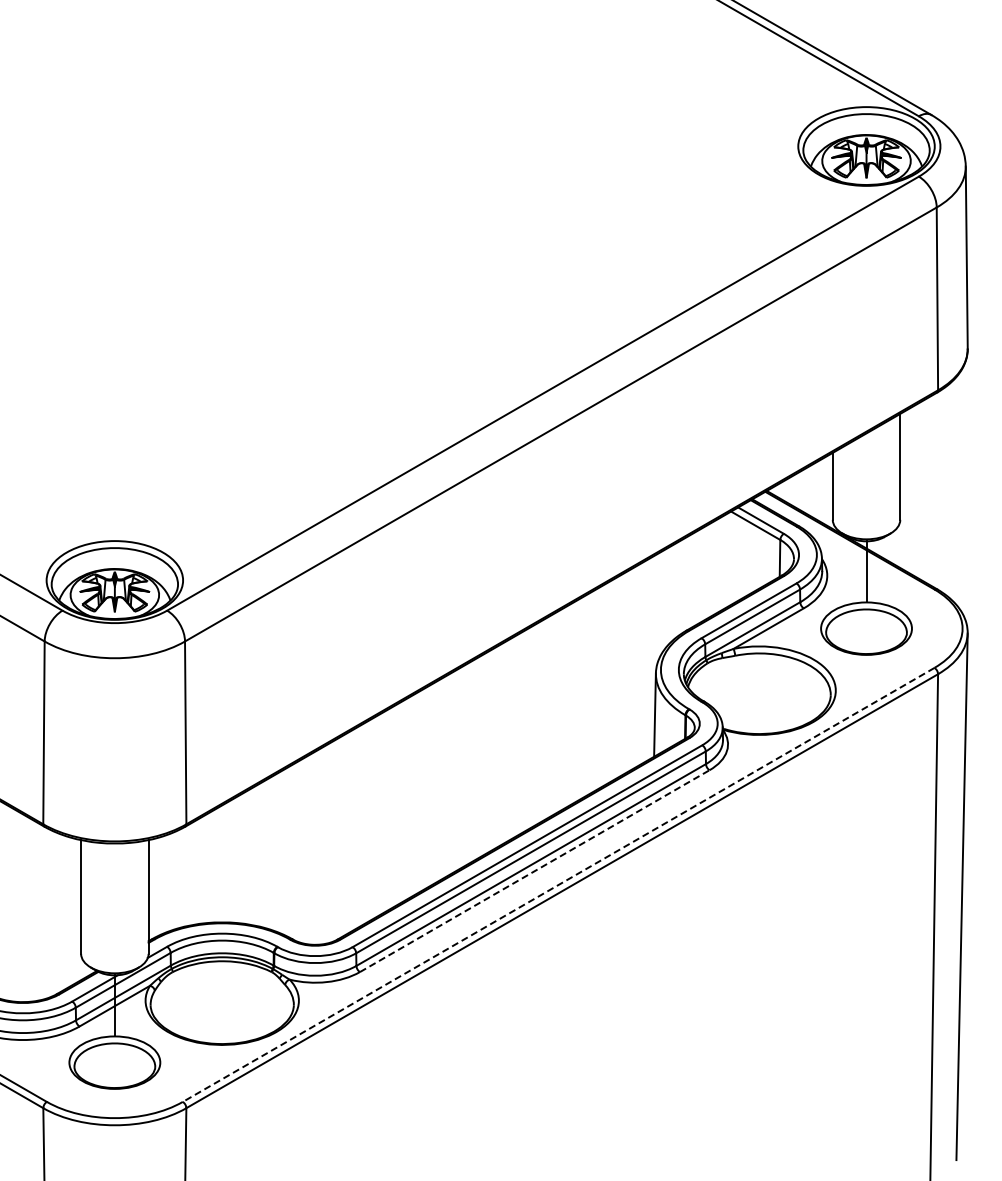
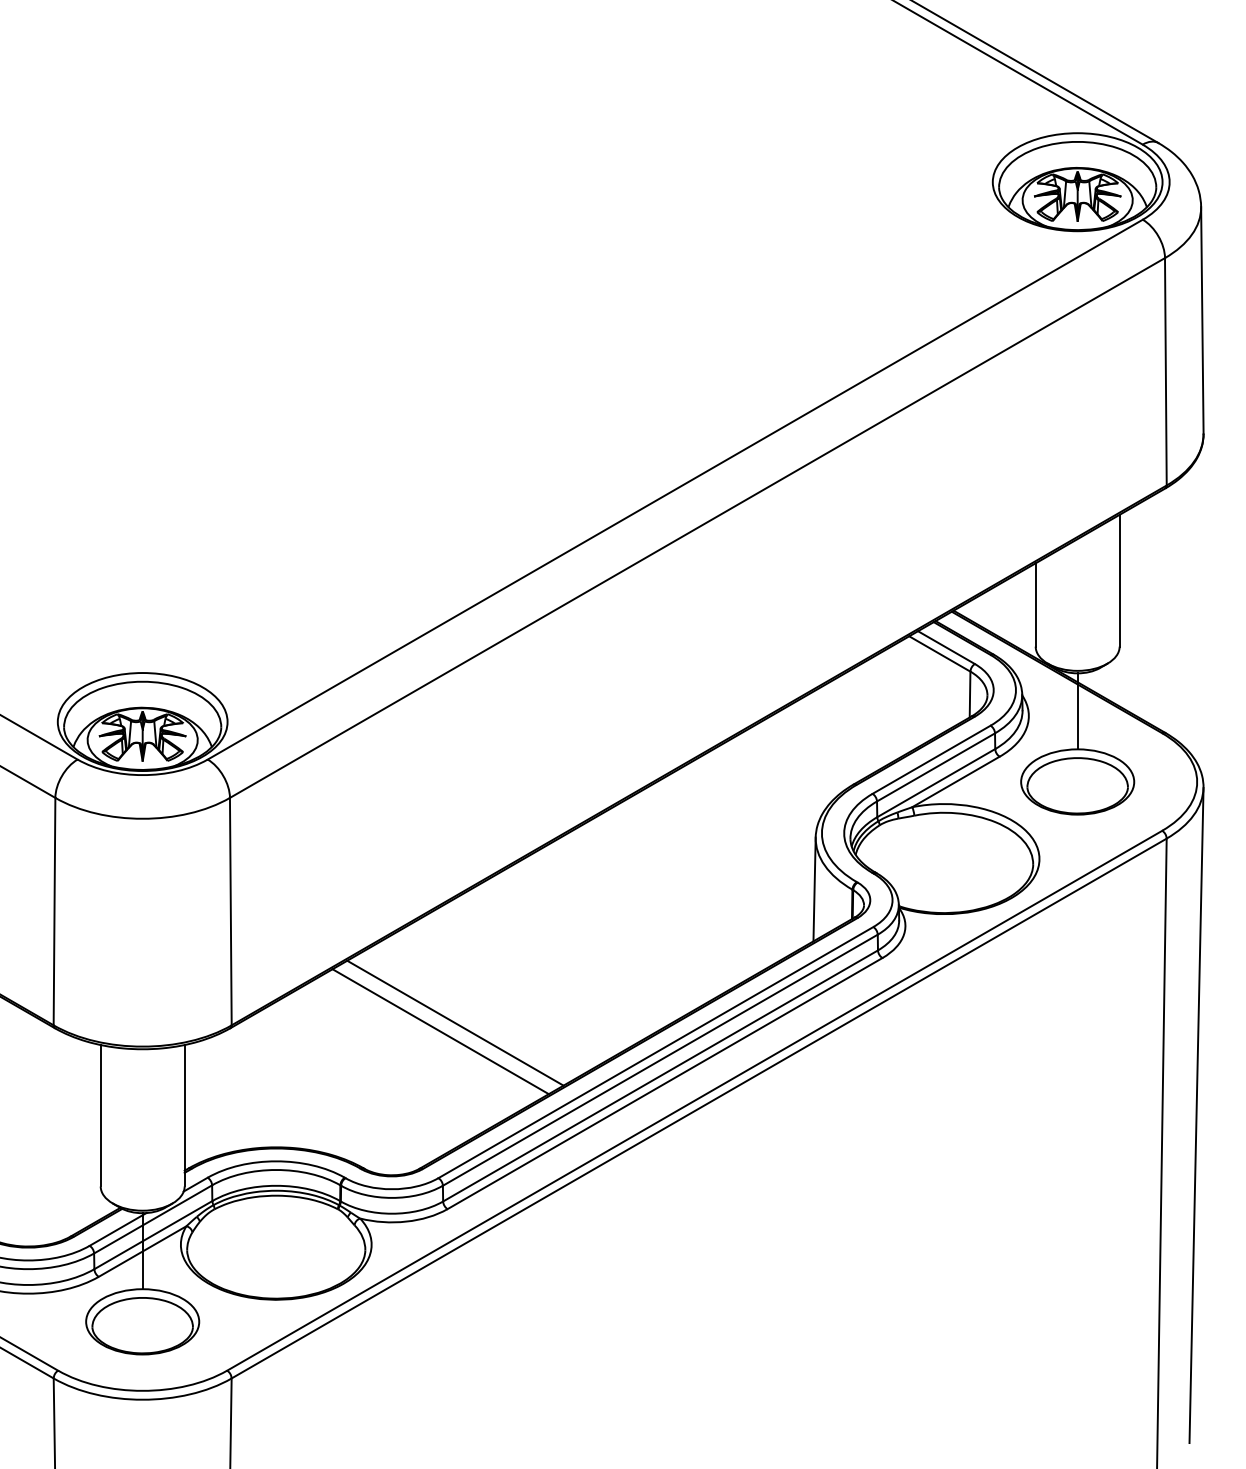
line: (366, 822) -> (455, 1023), added
line: (354, 829) -> (440, 1031), added
line: (534, 871) -> (664, 1084), dashed -> solid
line: (558, 884) -> (694, 1100), dashed -> solid

